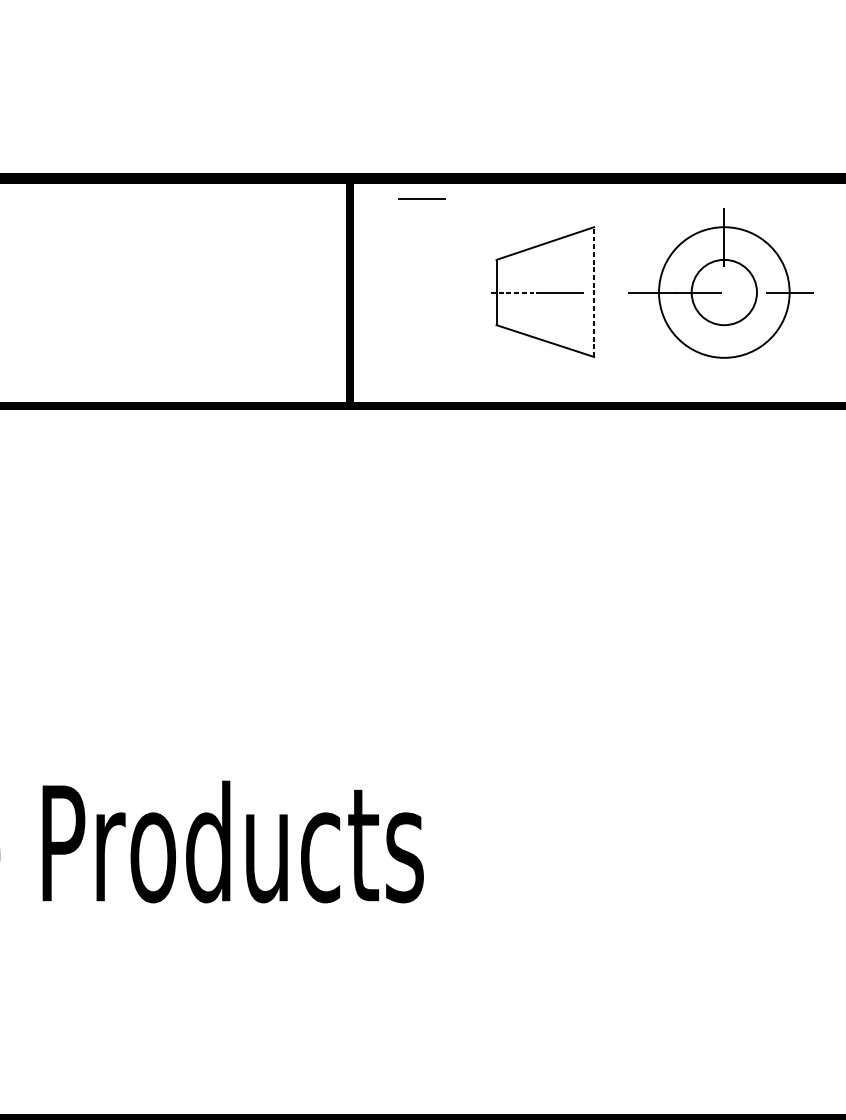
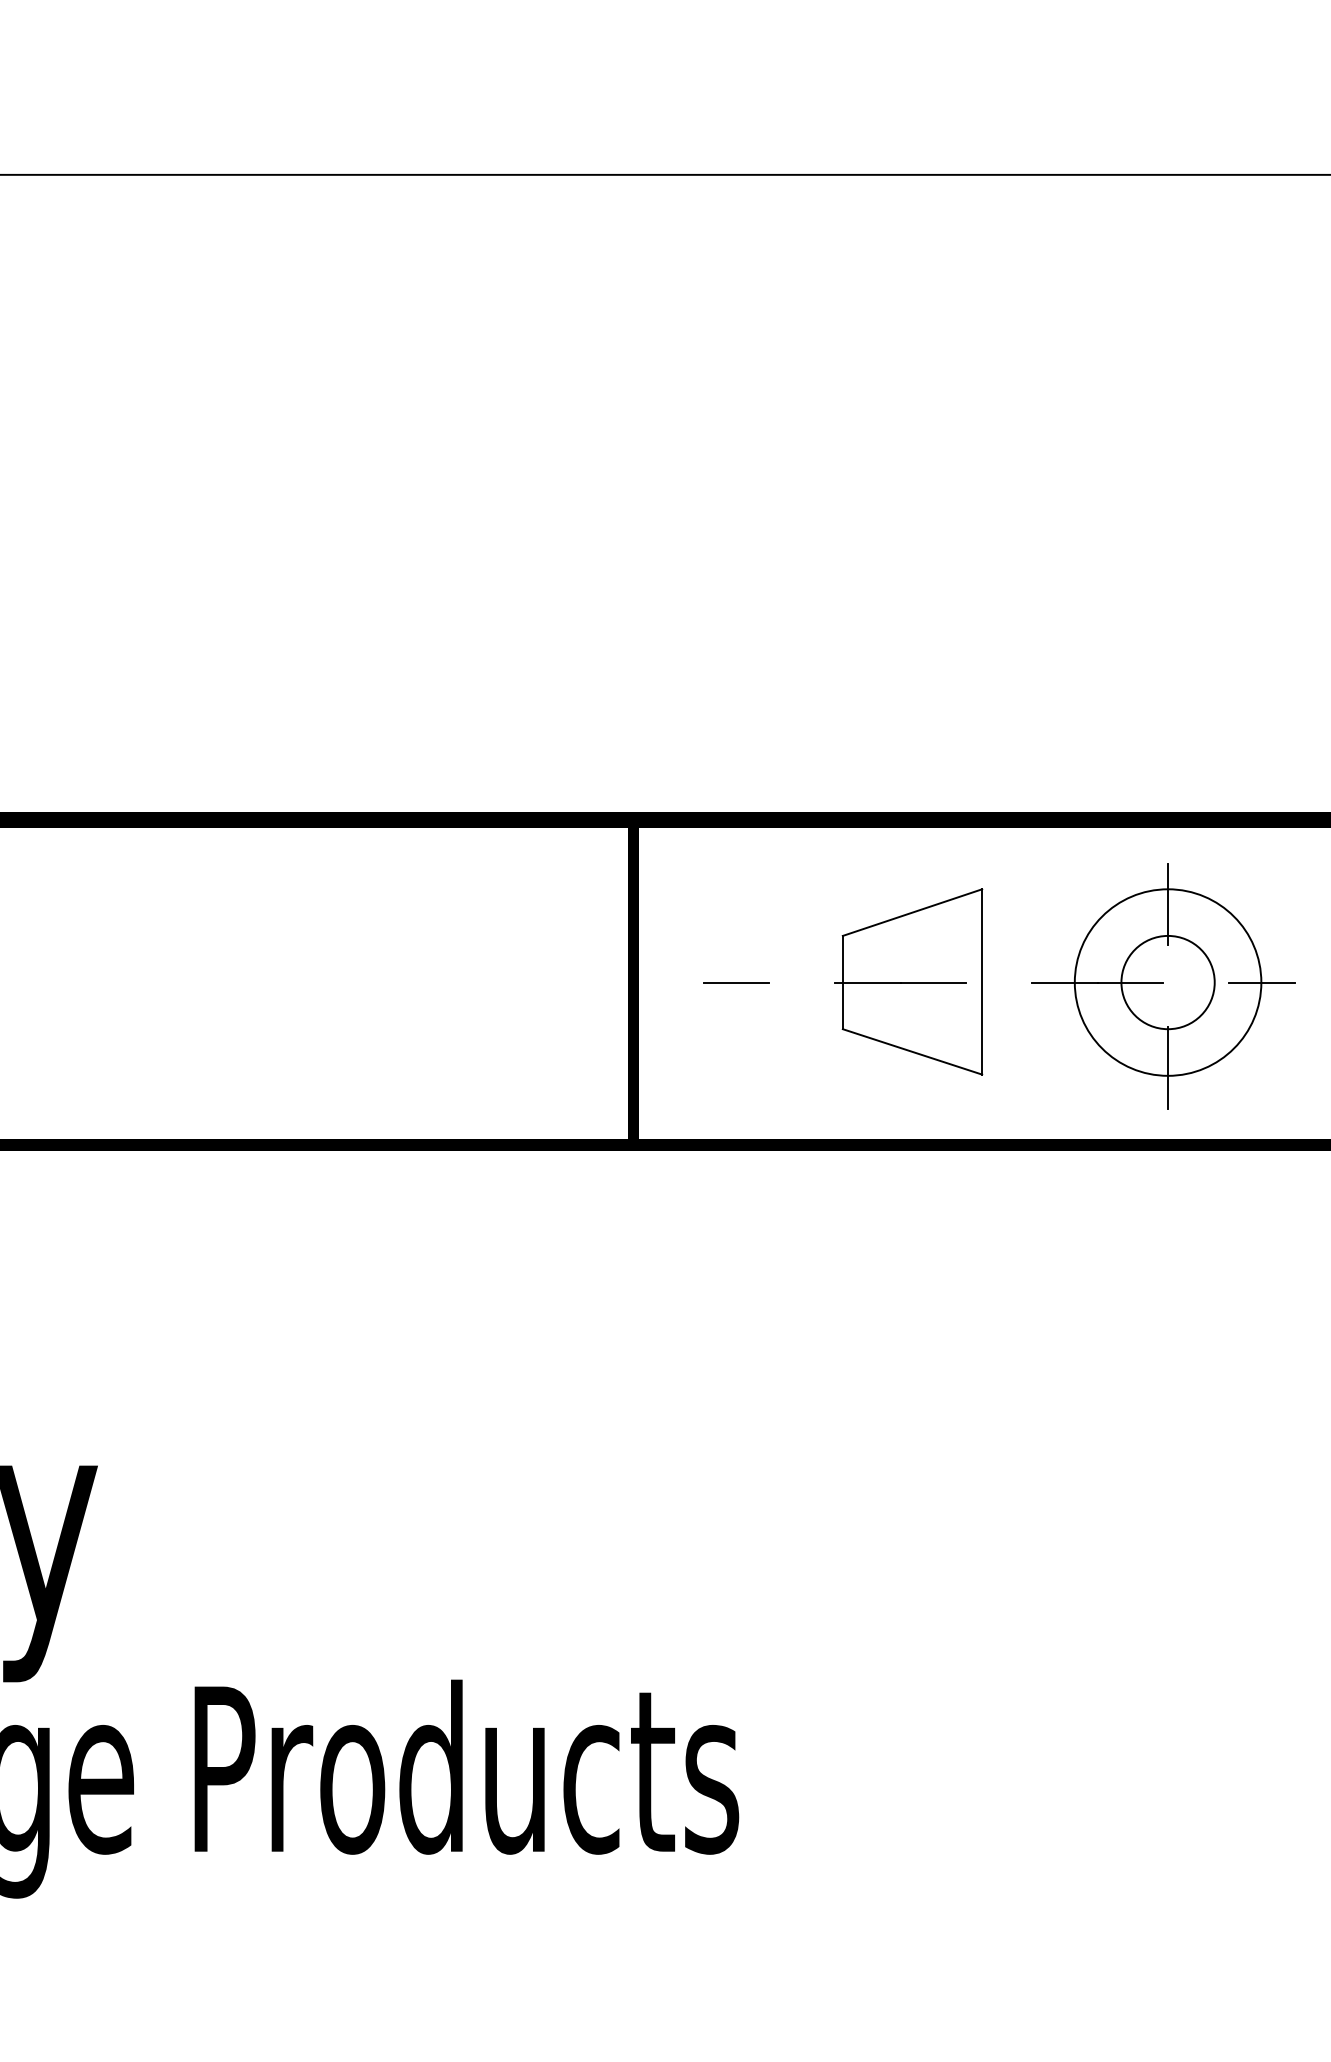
line: (422, 198) -> (736, 982), moved
line: (594, 291) -> (982, 981), dashed -> solid
line: (513, 292) -> (867, 982), dashed -> solid
line: (724, 352) -> (1168, 1067), added

